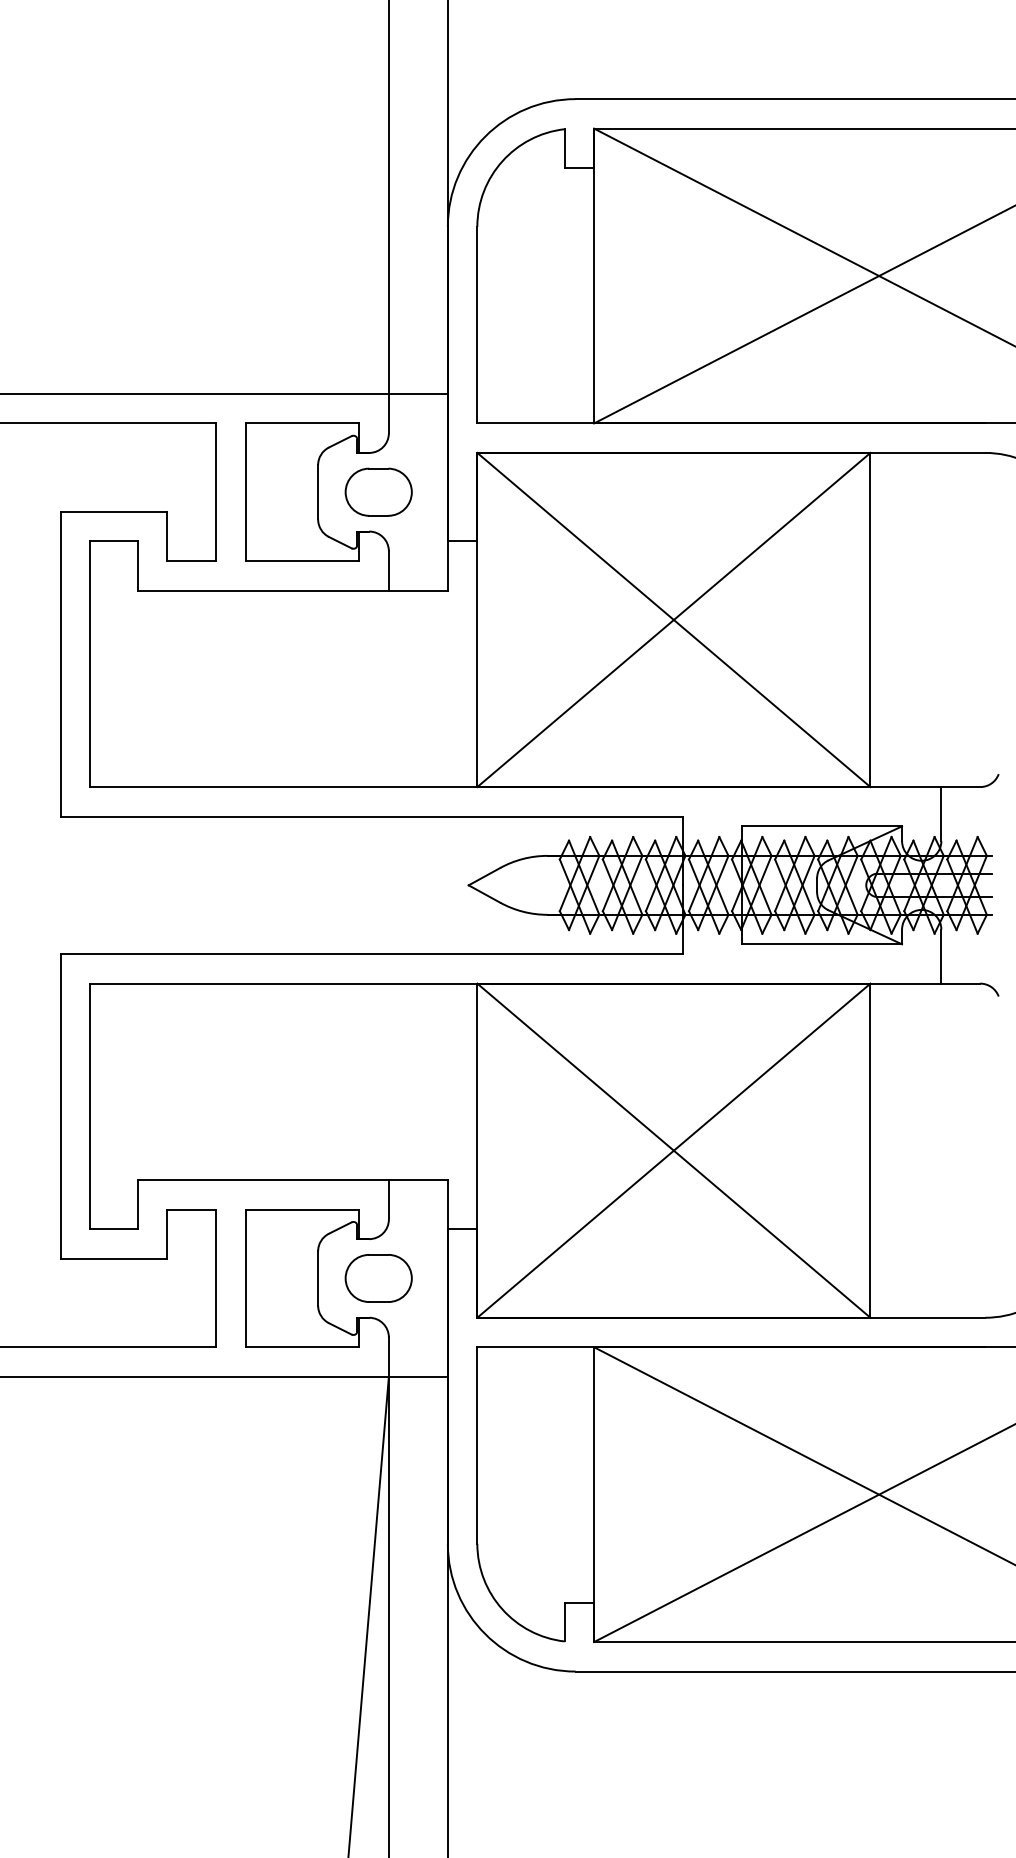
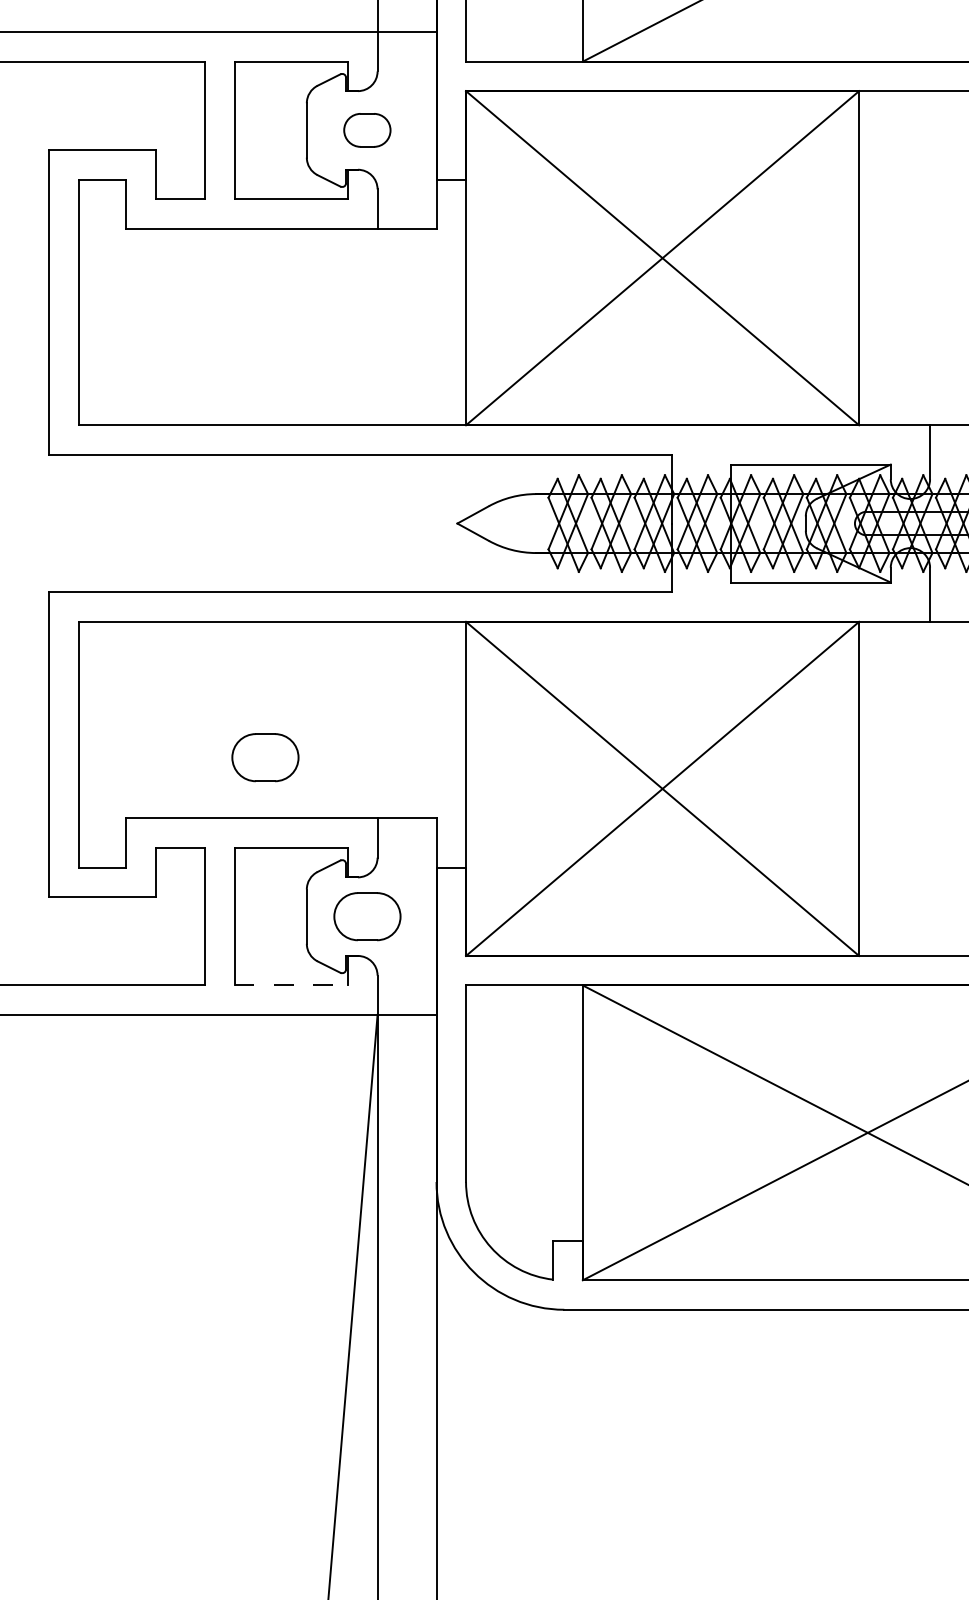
part: (378, 491) -> (367, 129), size x0.7
part: (276, 1119) -> (265, 757), added
line: (302, 1347) -> (291, 985), solid -> dashed

